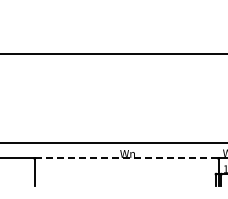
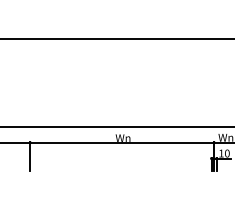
line: (127, 158) -> (122, 142), dashed -> solid

